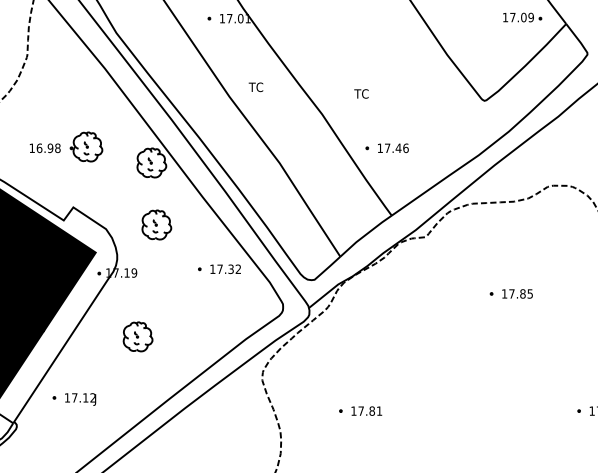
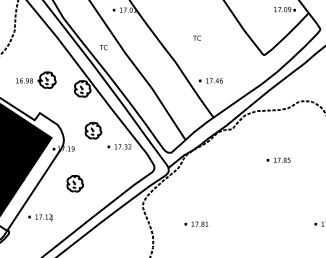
text: (255, 87) -> (103, 47), moved
text: (360, 92) -> (196, 37), moved
part: (156, 224) -> (93, 130), moved

